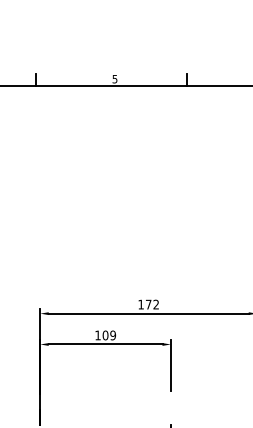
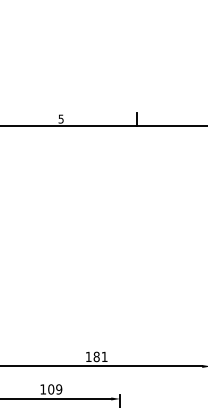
text: (151, 304) -> (99, 356), 172 -> 181

